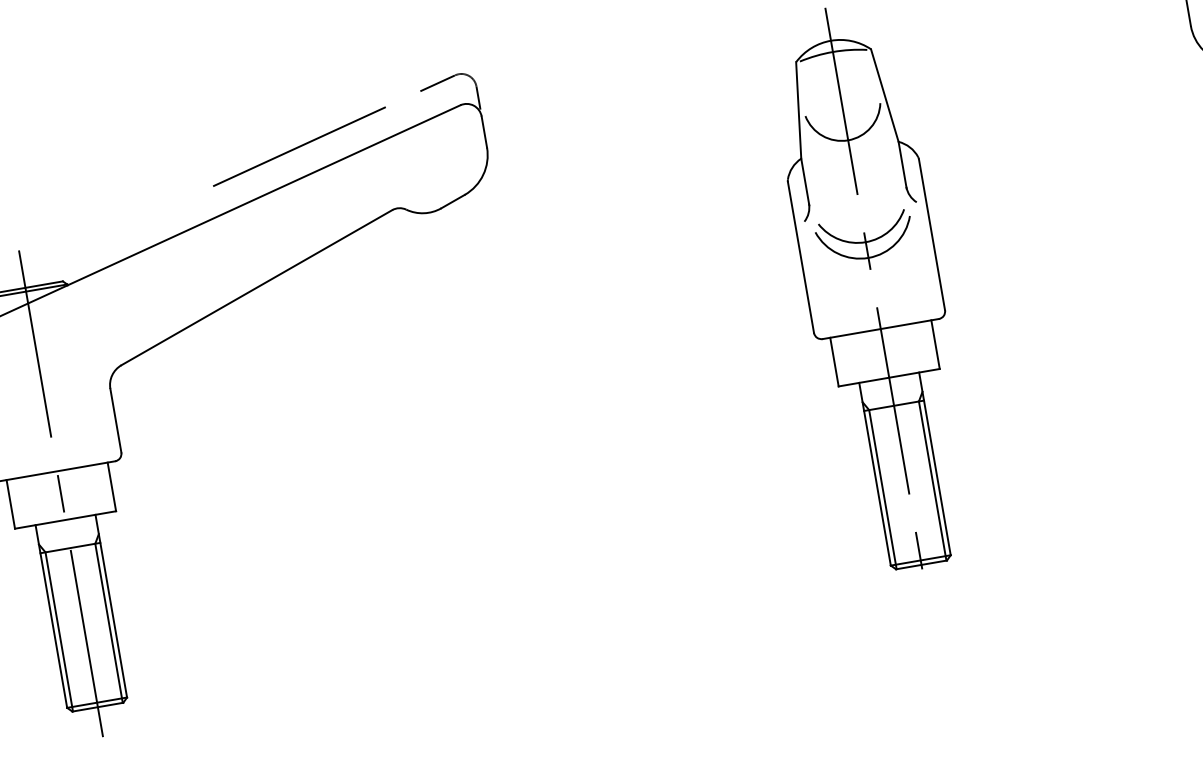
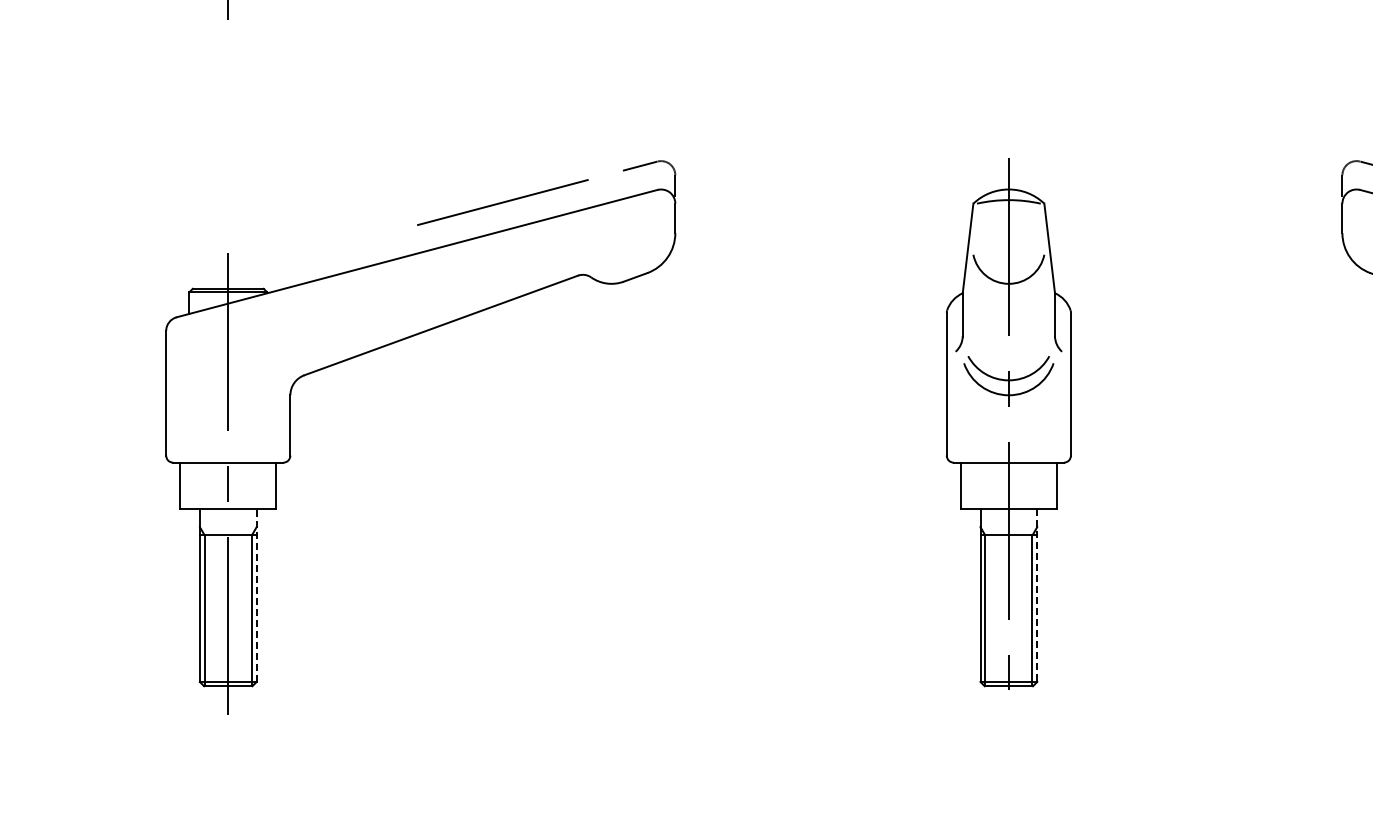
line: (935, 463) -> (1037, 595), solid -> dashed
line: (111, 606) -> (256, 595), solid -> dashed

